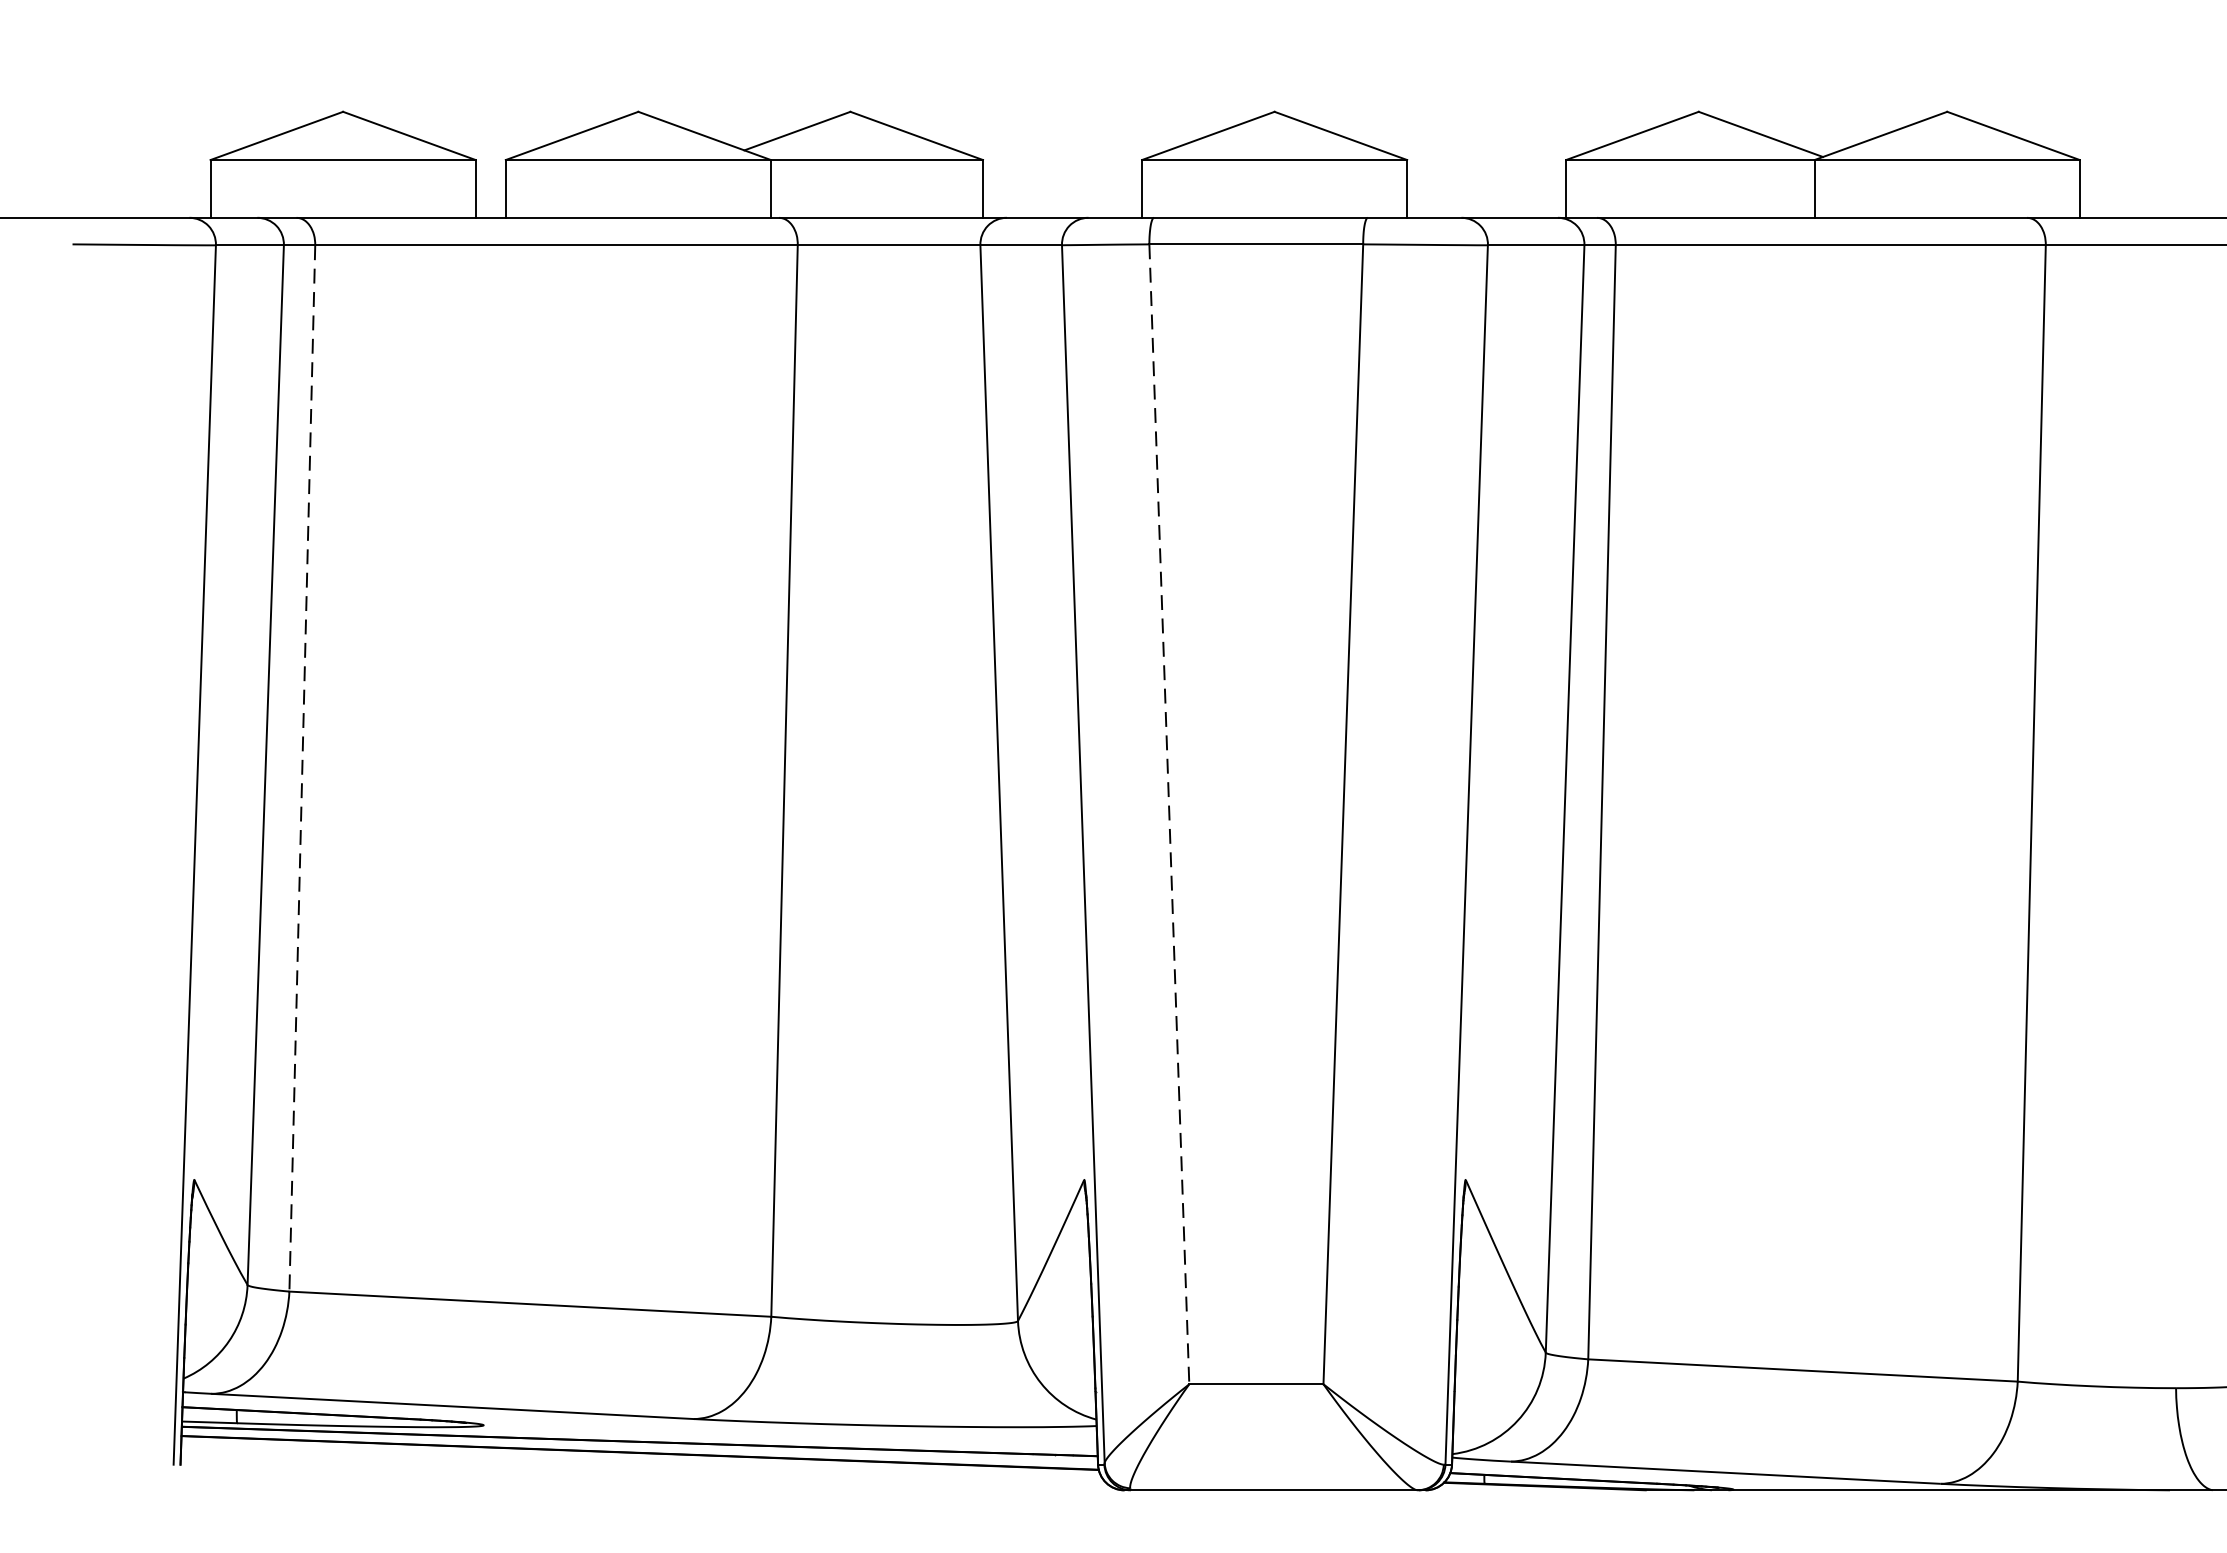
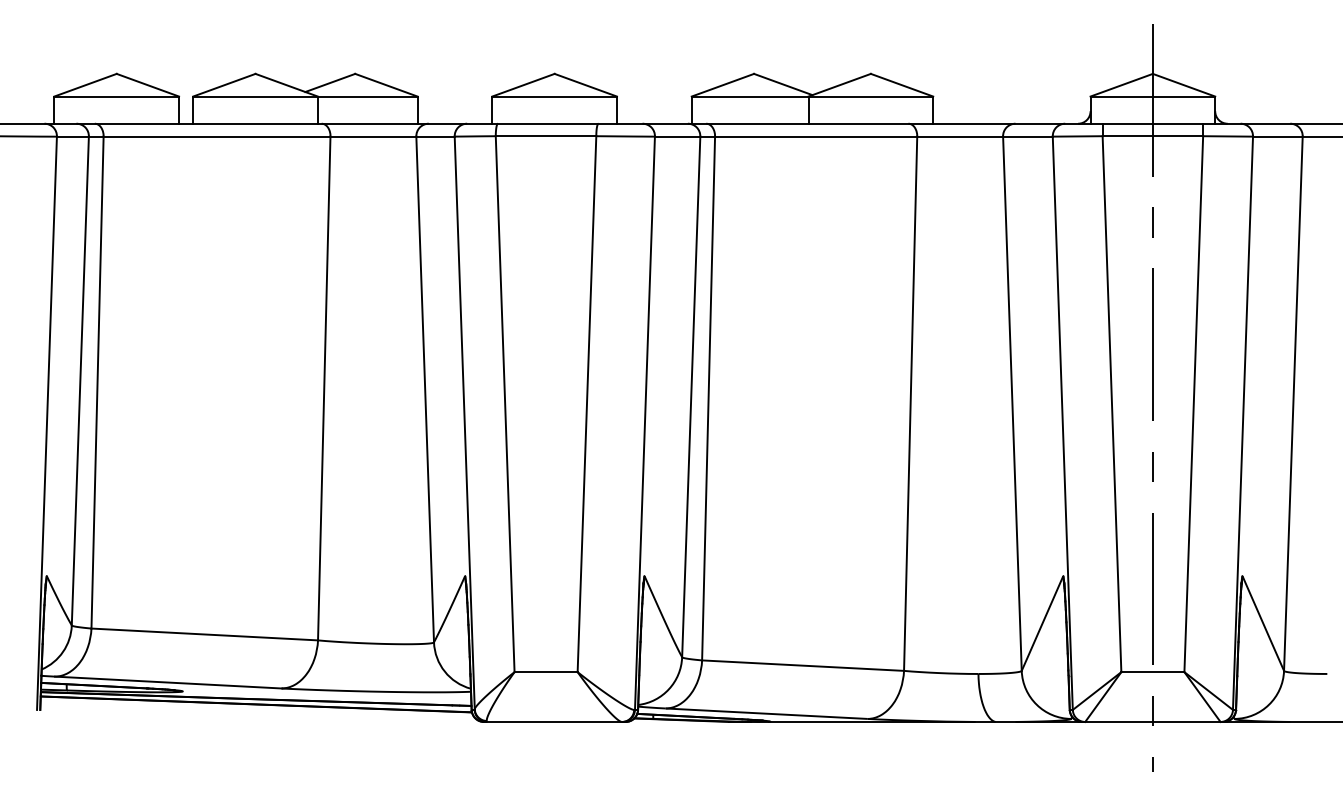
line: (302, 770) -> (97, 383), dashed -> solid
line: (1170, 815) -> (505, 404), dashed -> solid

